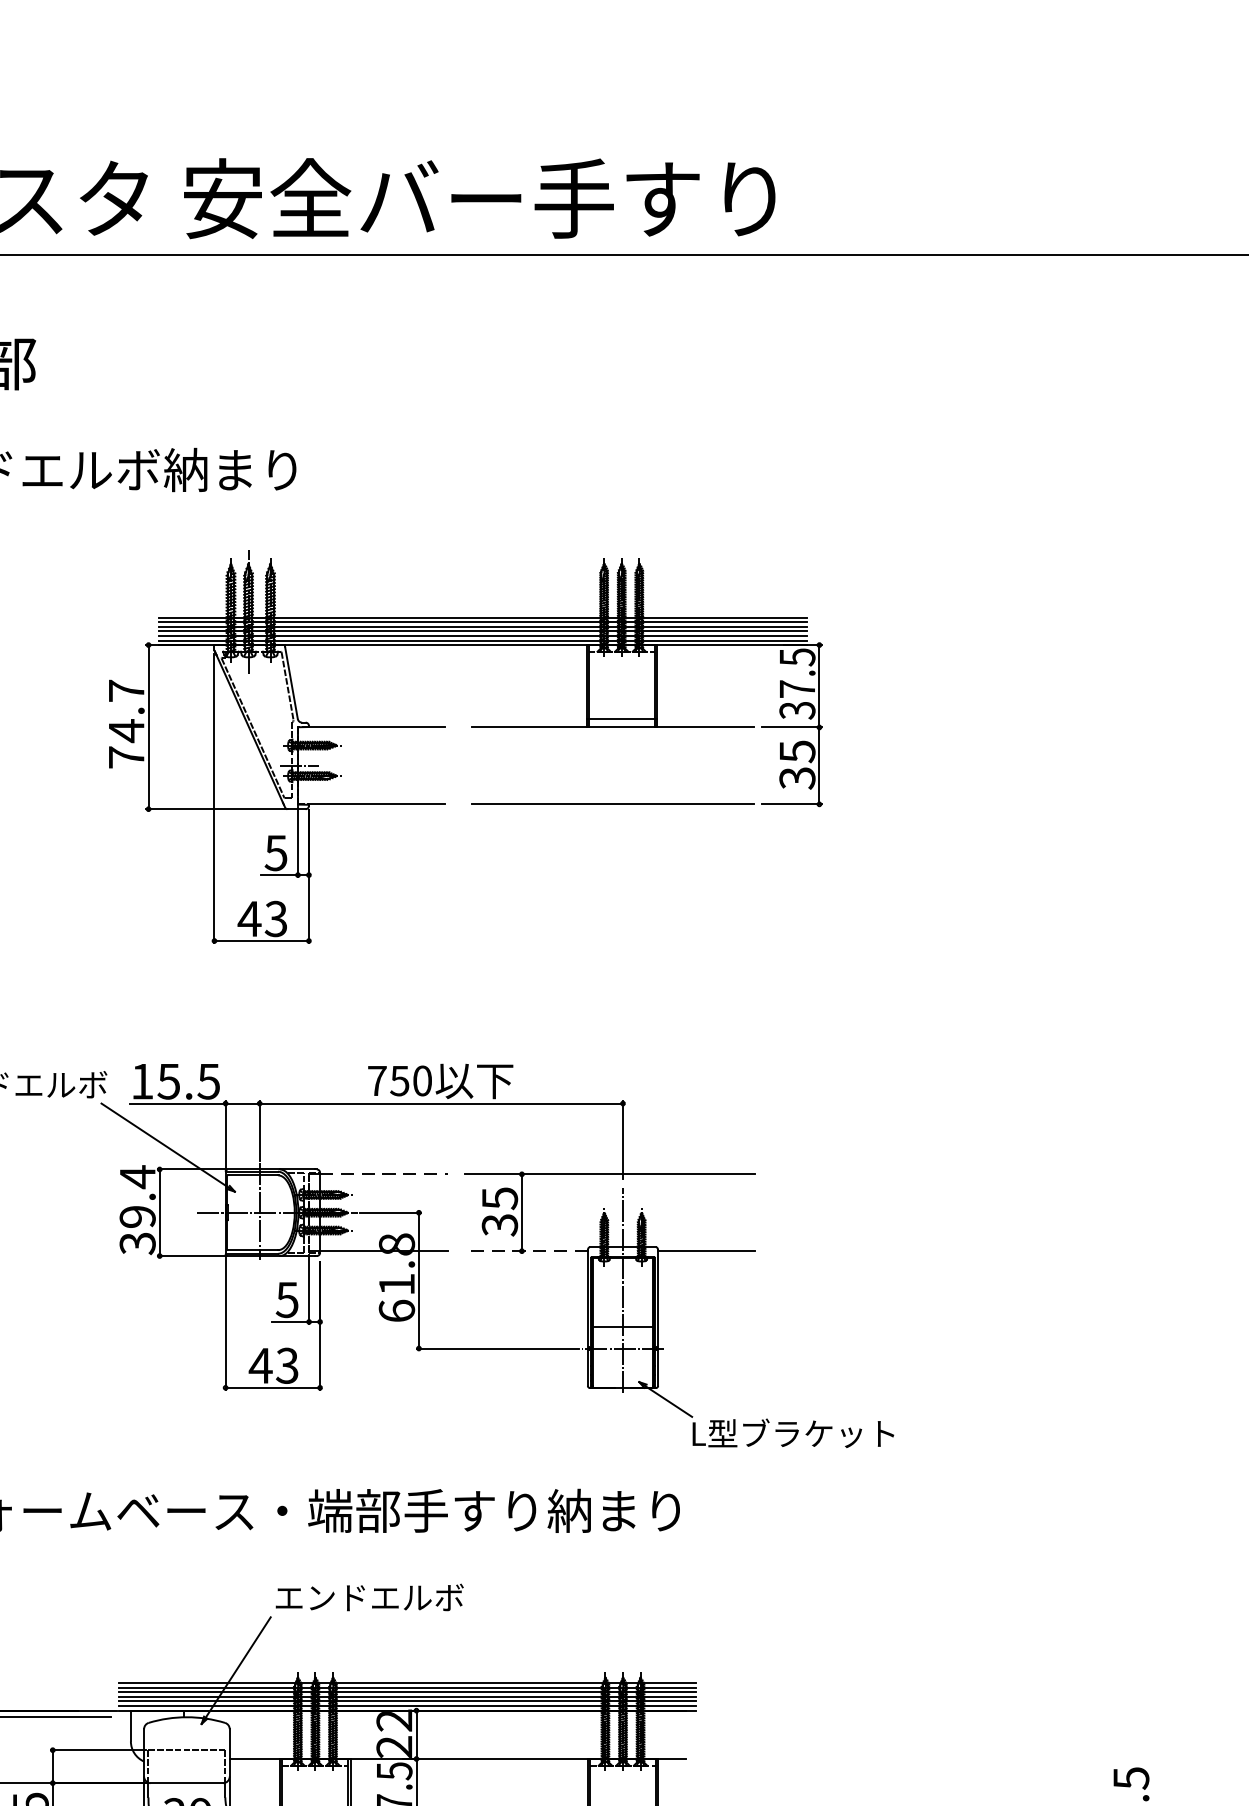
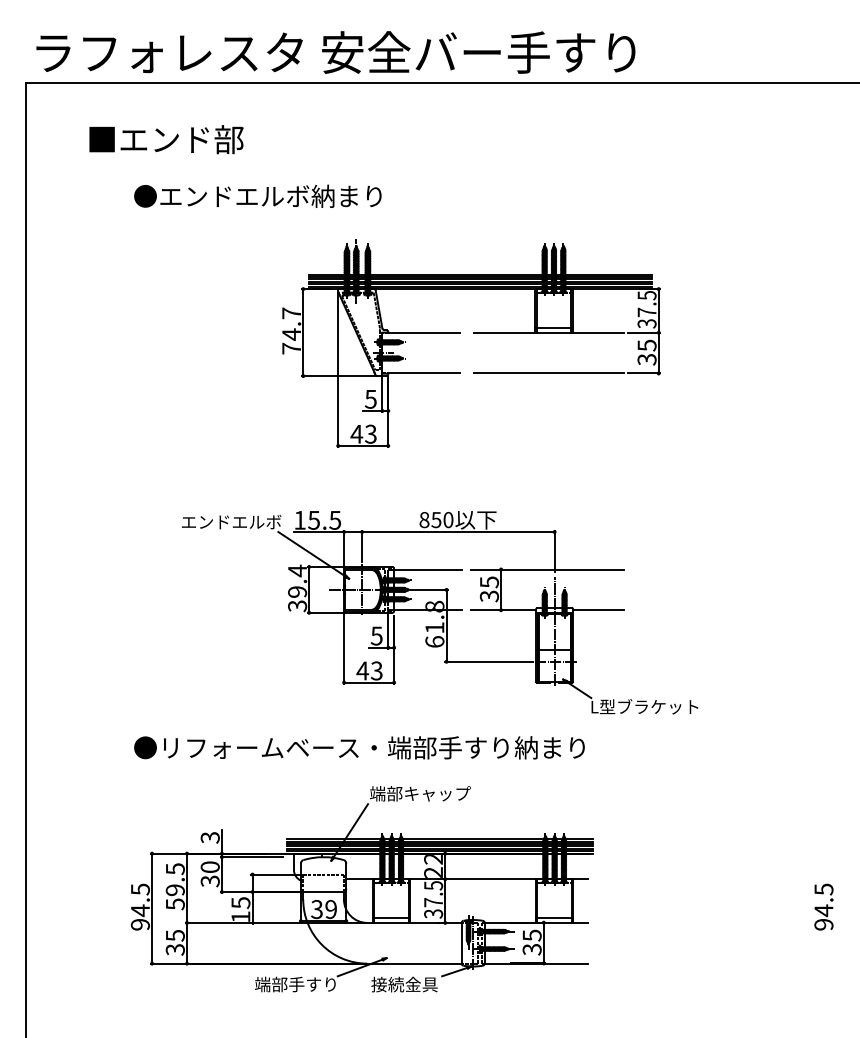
text: (377, 1081) -> (424, 520), 750 -> 850
line: (382, 1174) -> (427, 569), dashed -> solid
line: (526, 1251) -> (503, 610), dashed -> solid
text: (369, 1597) -> (420, 793), エンドエルボ -> 端部キャップ

